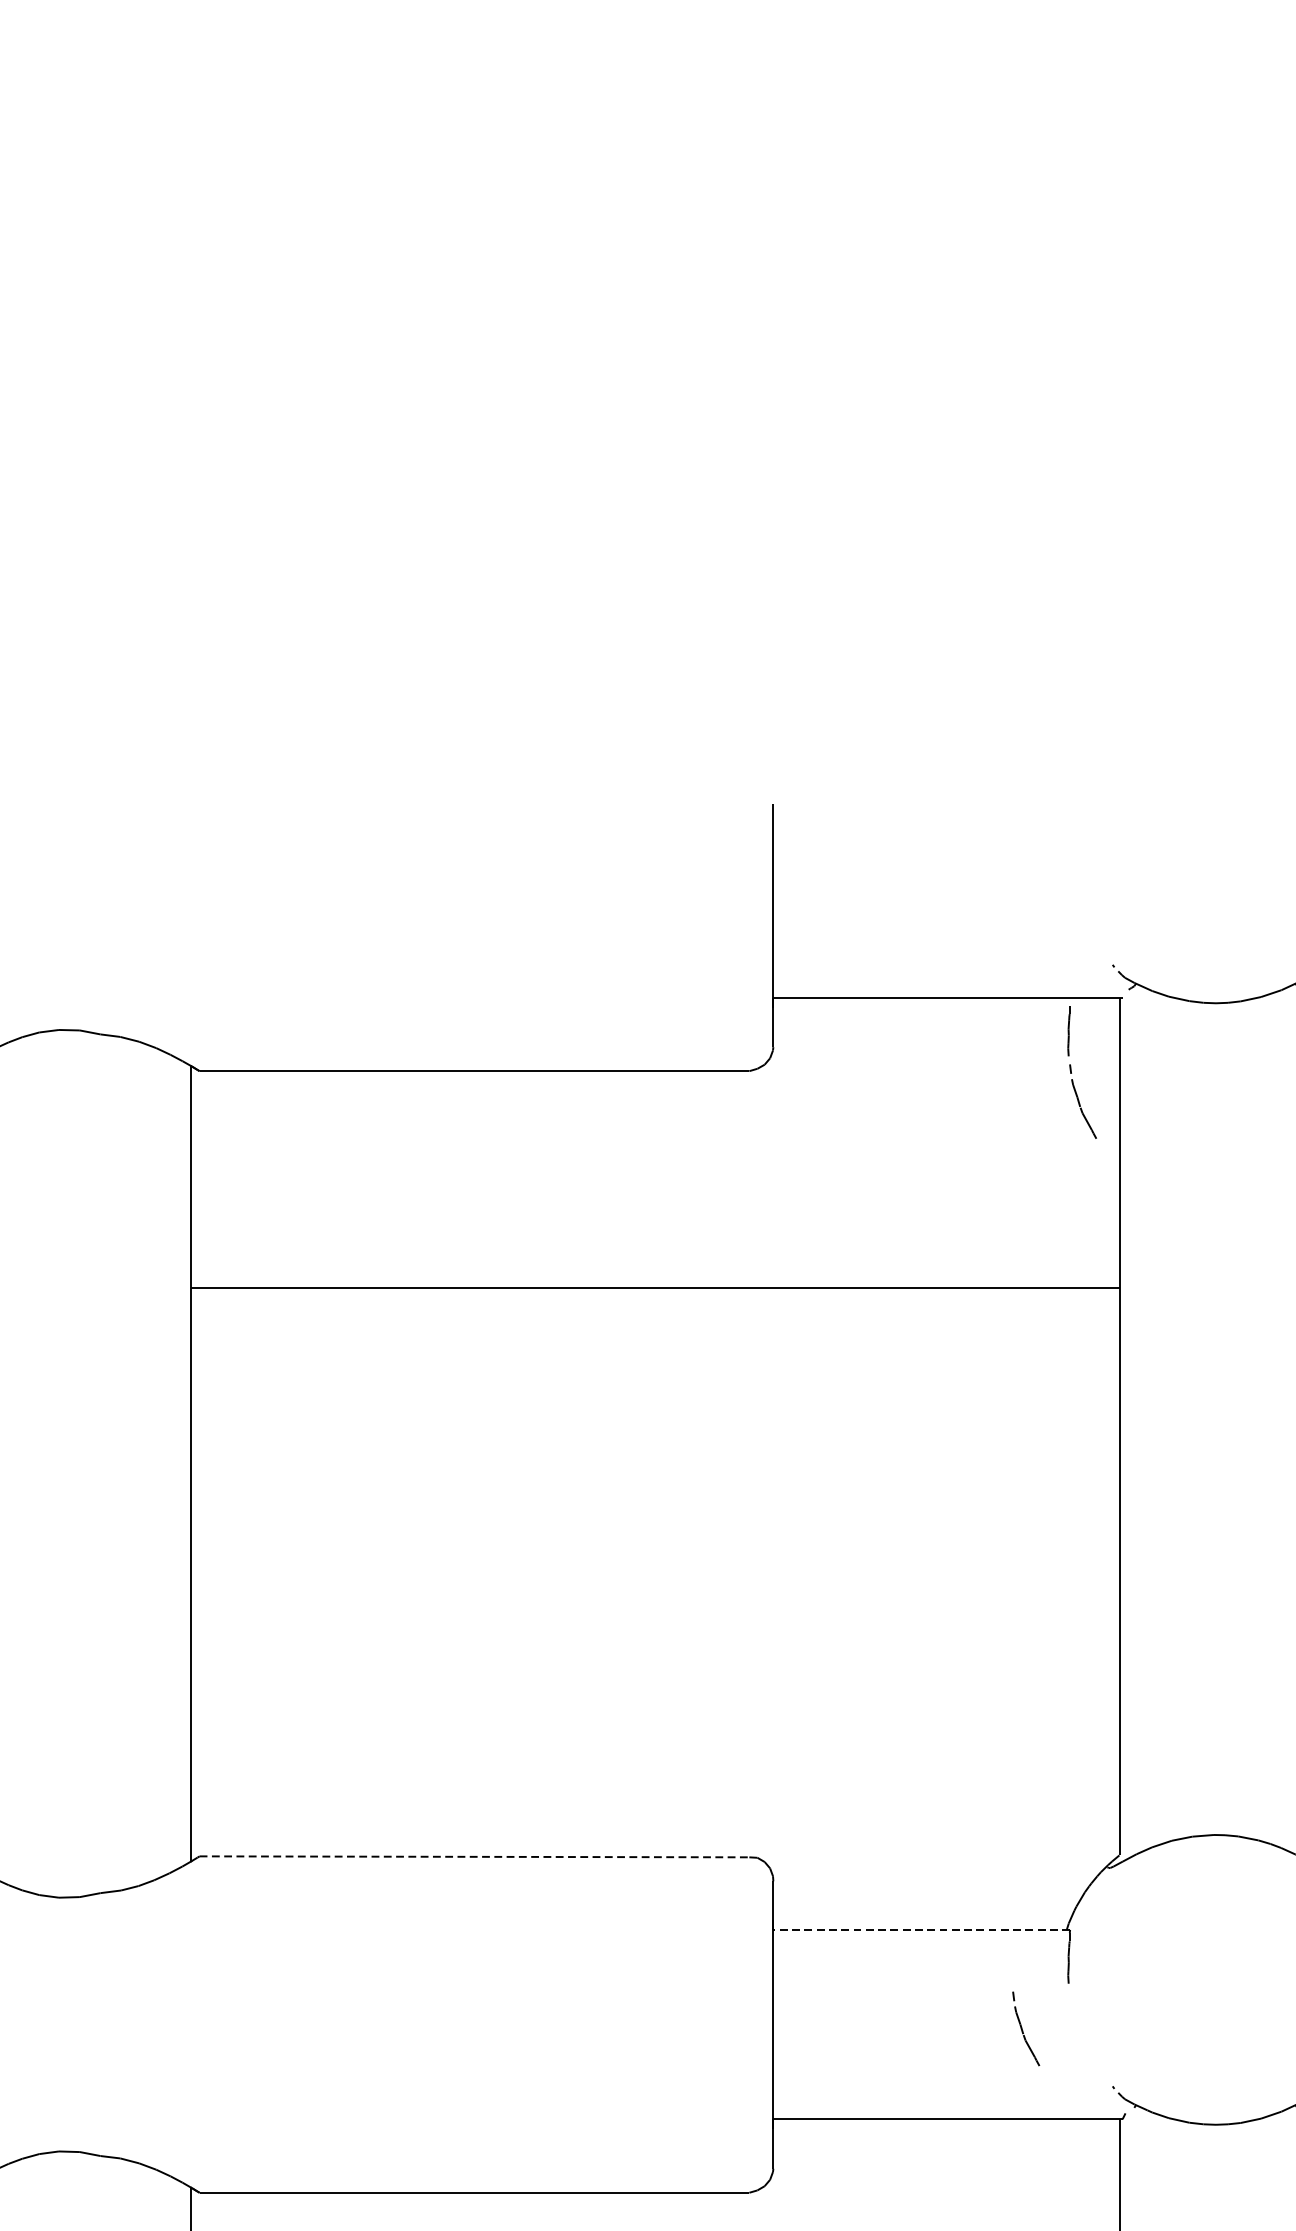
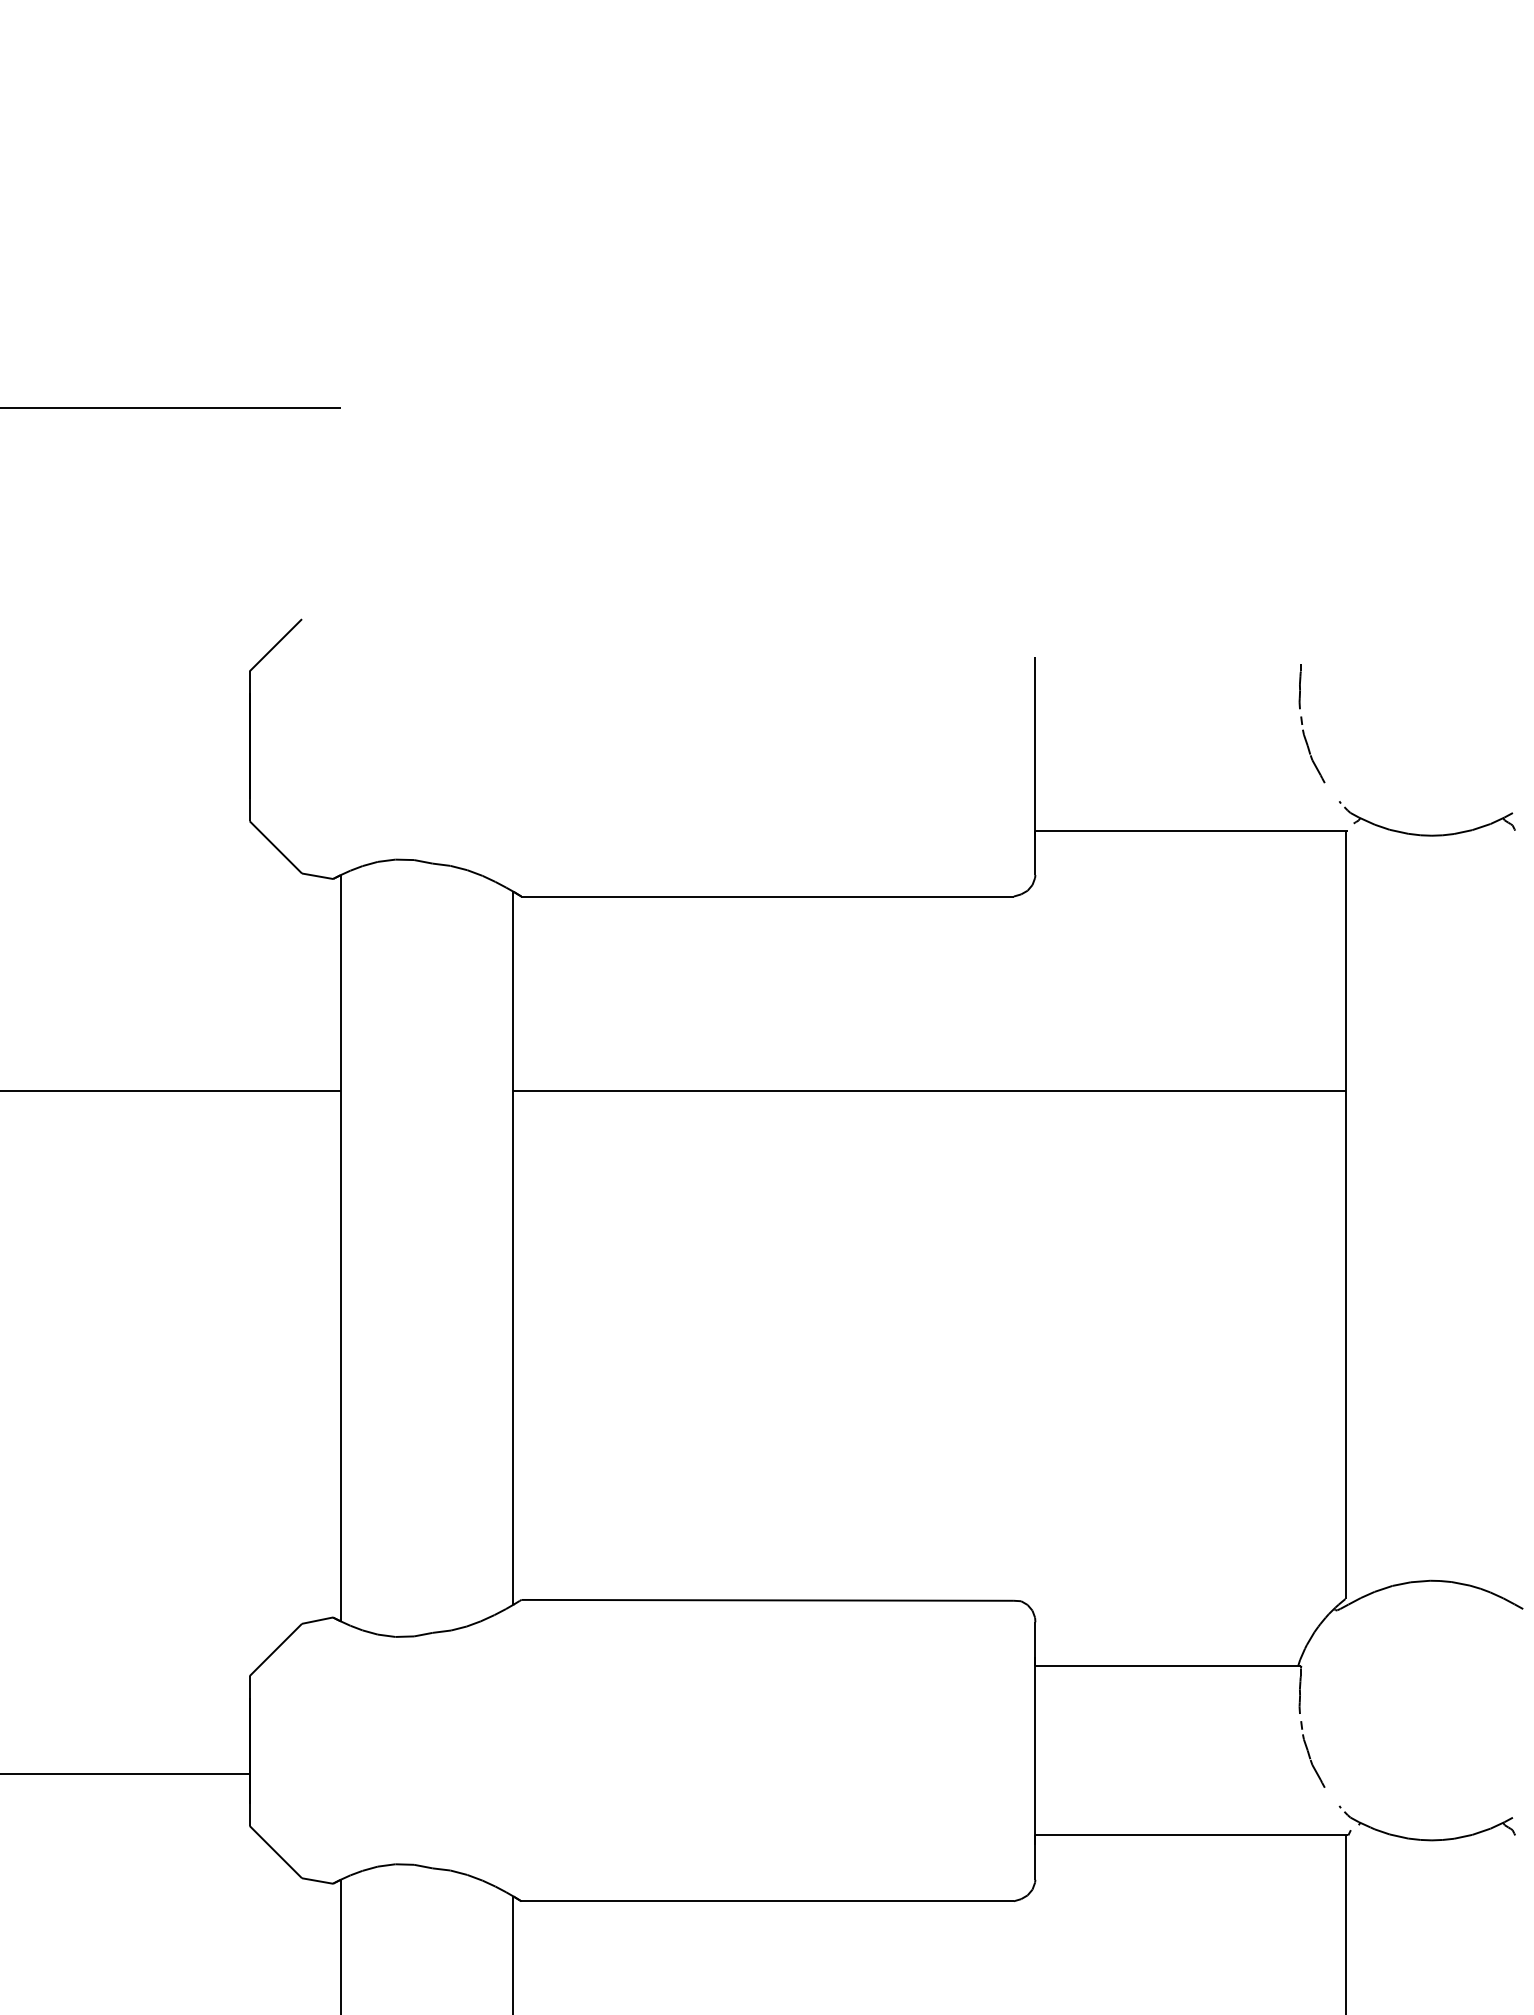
part: (1072, 1073) -> (1303, 724), moved
line: (475, 1857) -> (768, 1600), dashed -> solid
line: (921, 1929) -> (1168, 1665), dashed -> solid
part: (1025, 2028) -> (1312, 1754), moved

